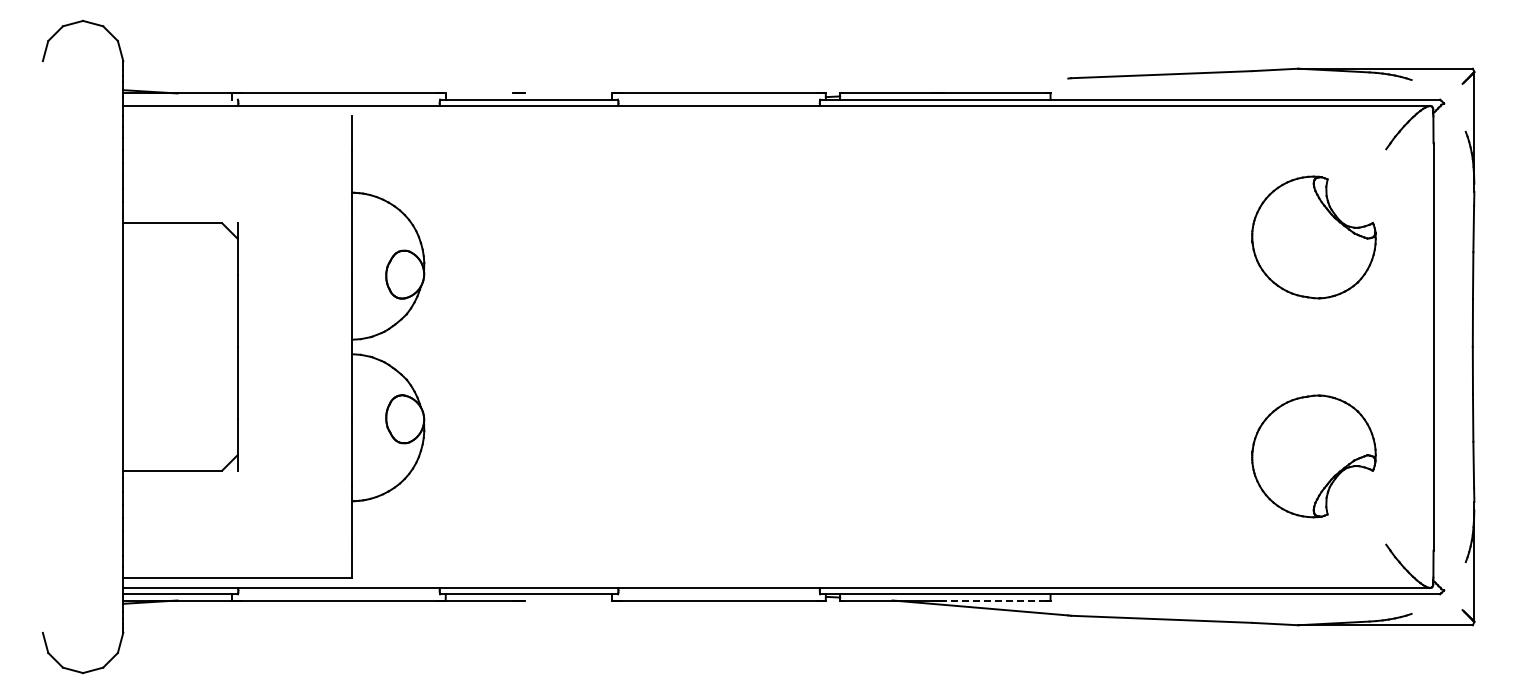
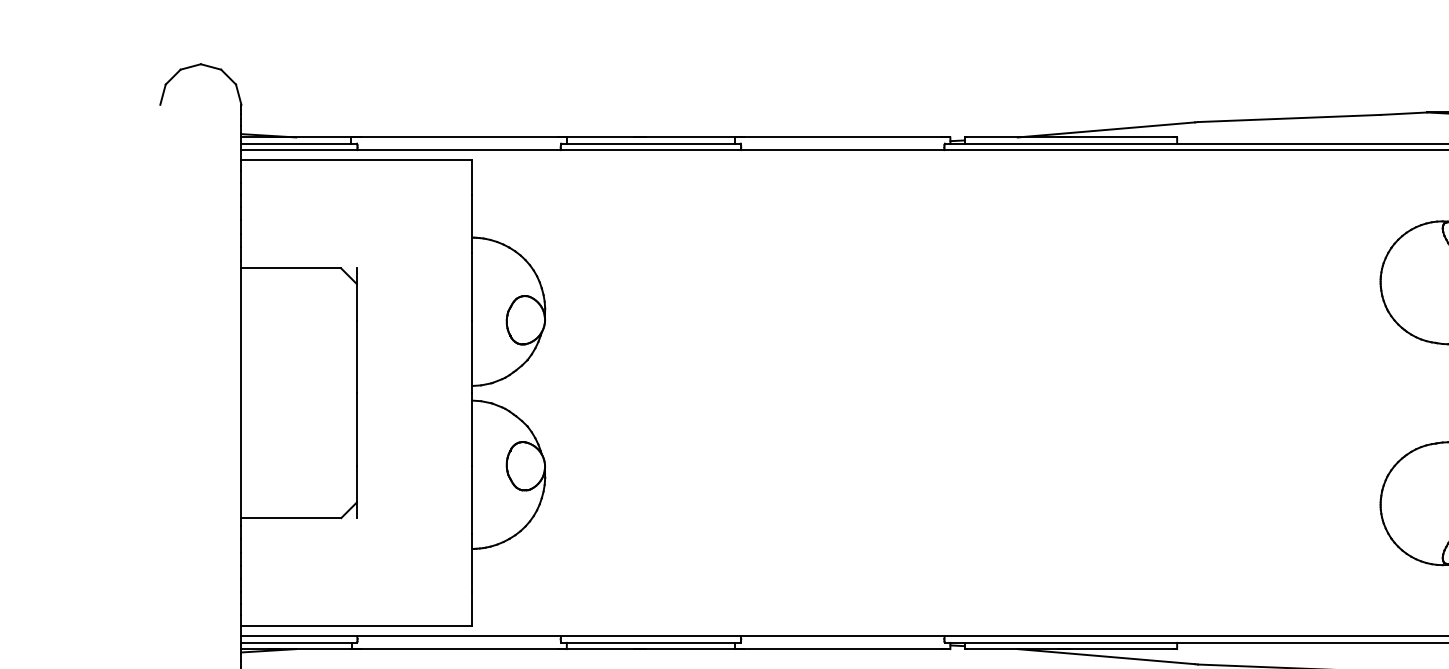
line: (980, 85) -> (1106, 129), added
line: (477, 93) -> (598, 137), added
line: (568, 93) -> (690, 137), added
line: (180, 99) -> (299, 143), added
line: (237, 115) -> (356, 159), added
line: (568, 600) -> (690, 649), added
line: (994, 600) -> (1120, 649), dashed -> solid

